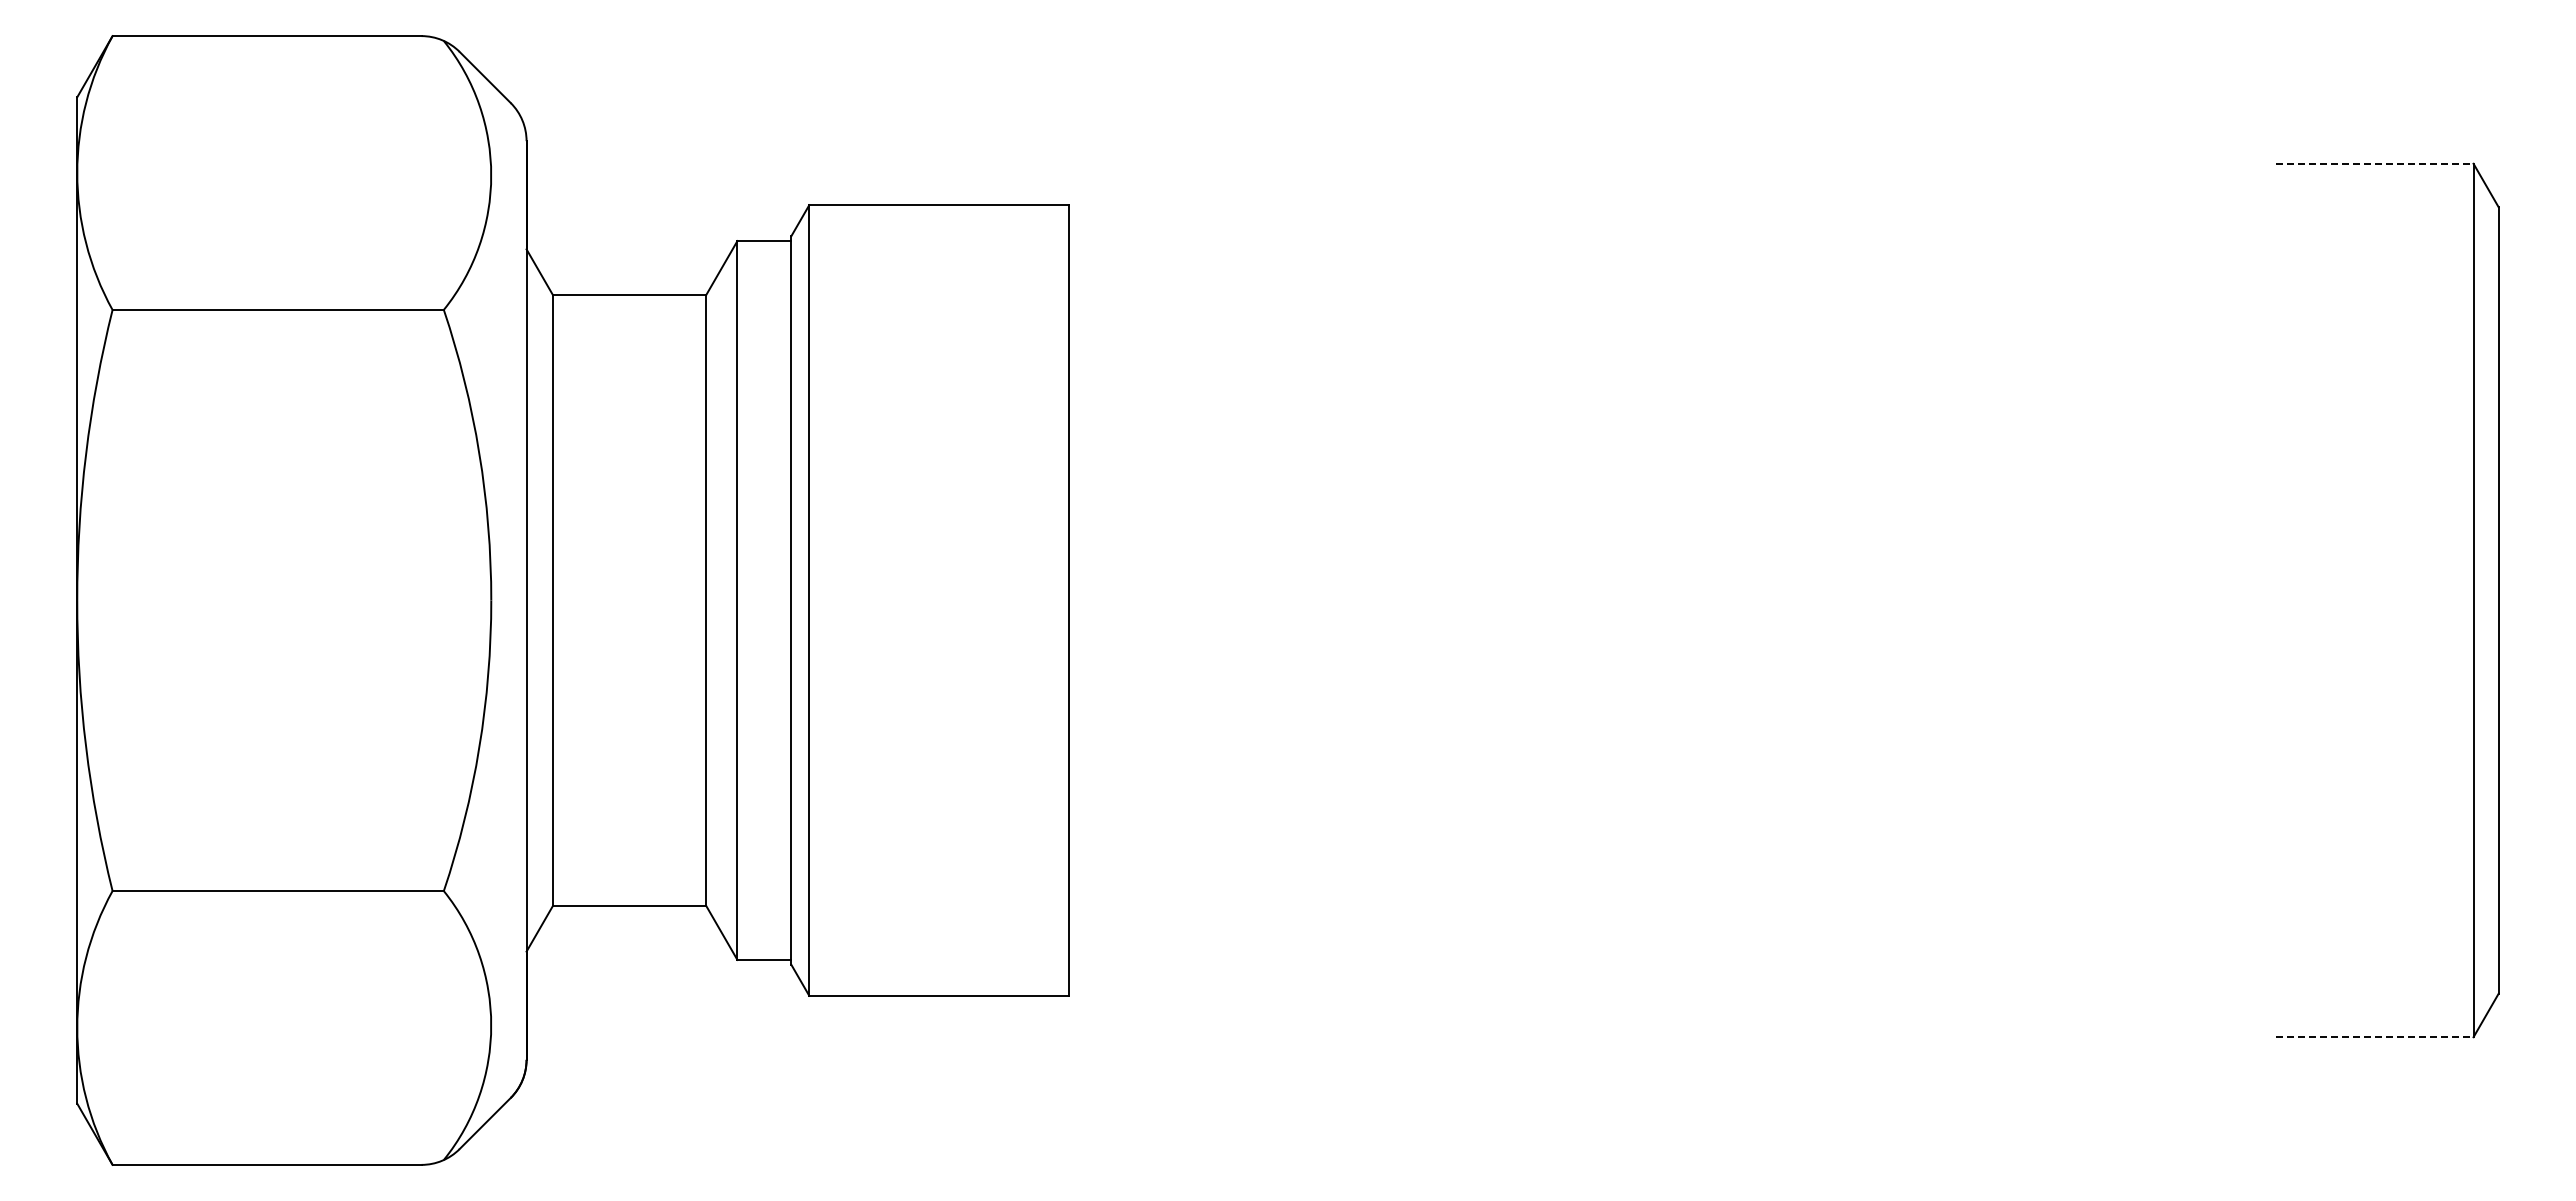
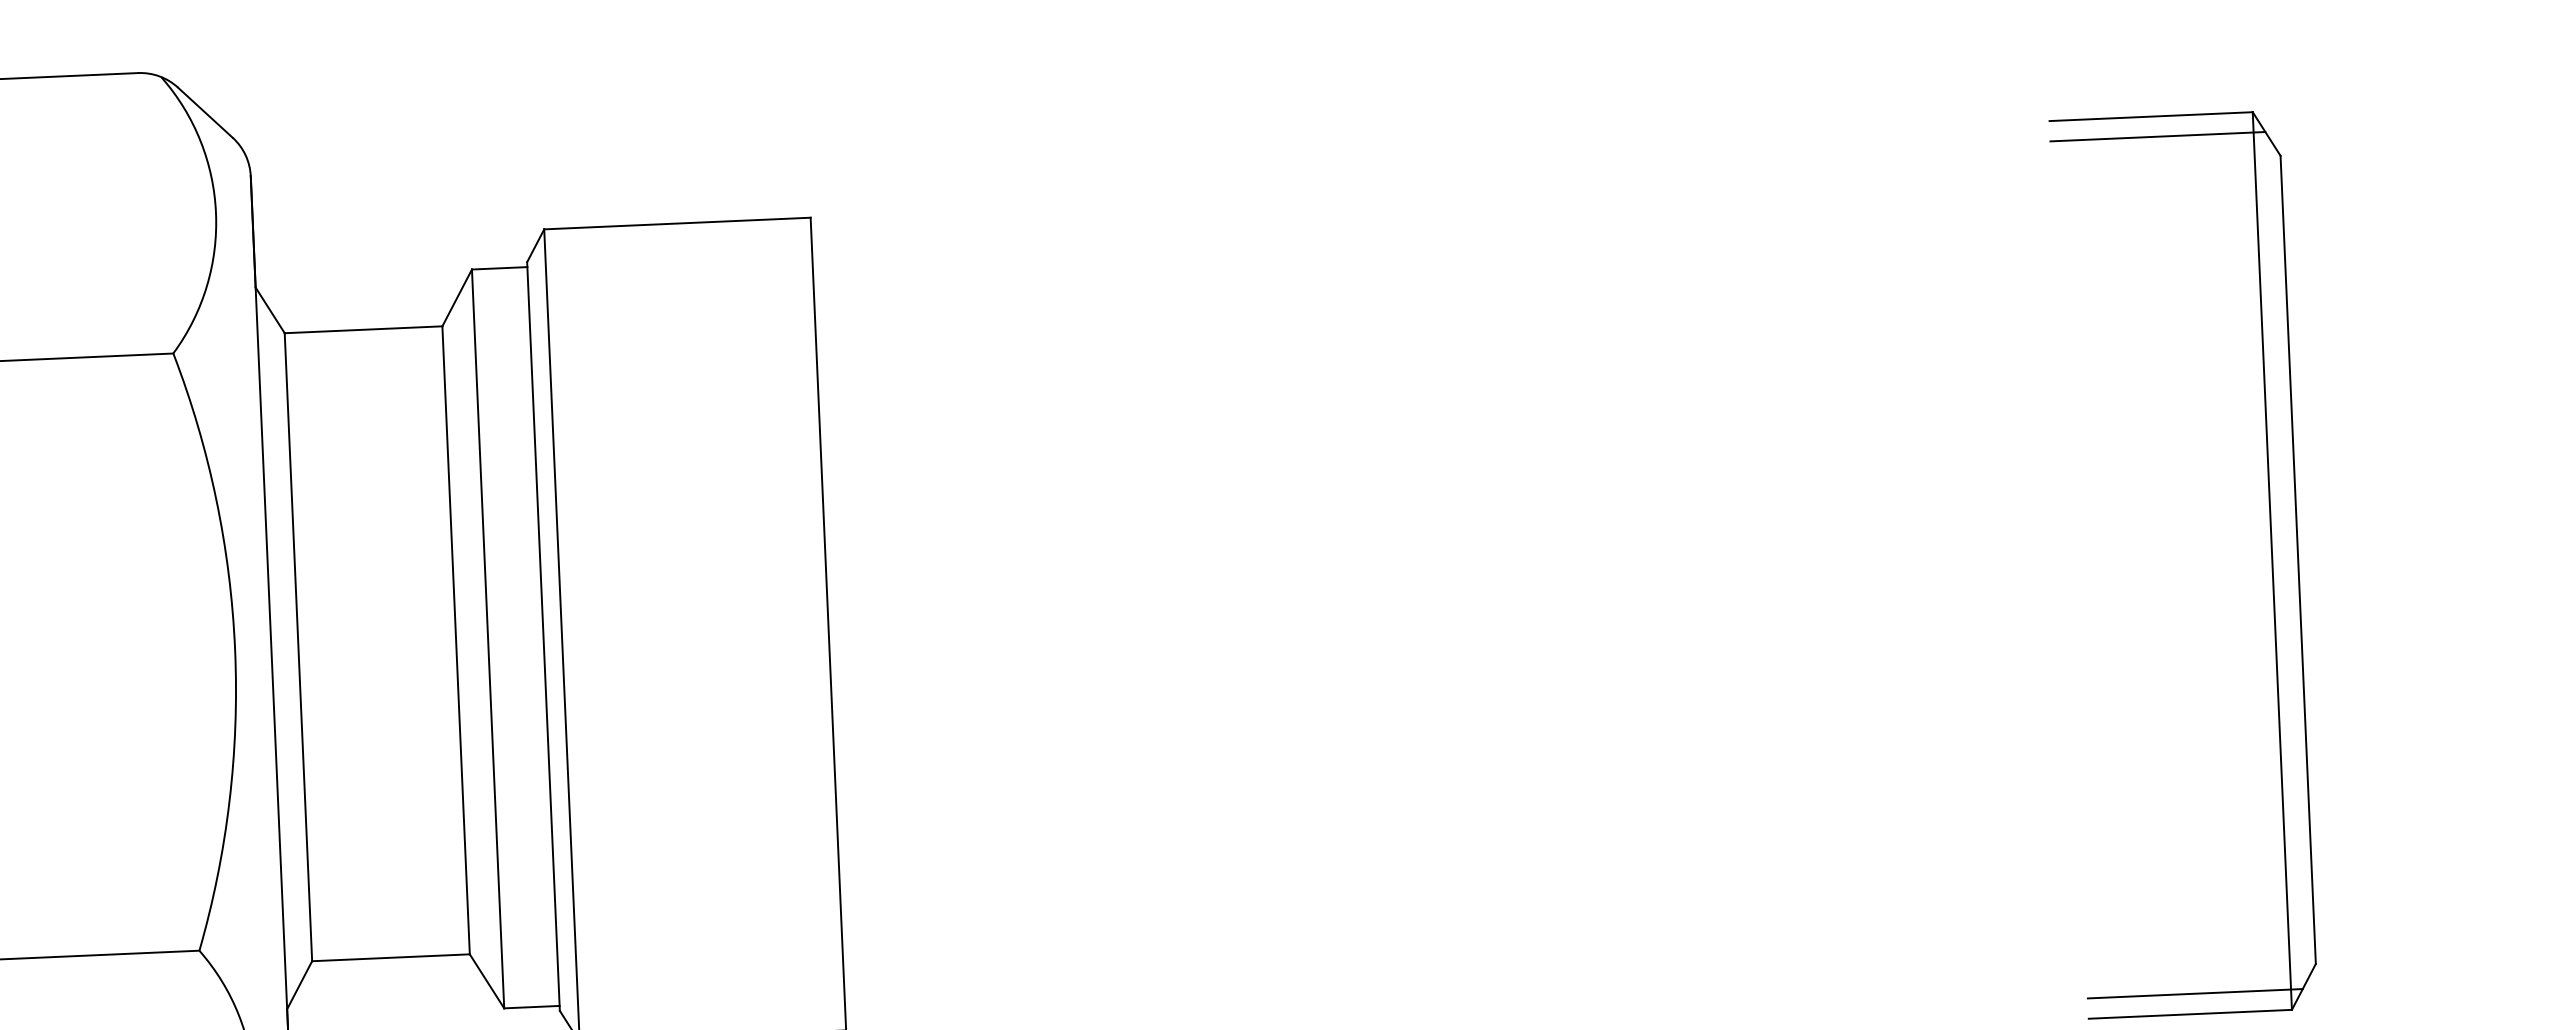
line: (2374, 163) -> (2150, 116), dashed -> solid
line: (2379, 183) -> (2156, 136), added
line: (2379, 1017) -> (2194, 993), added
line: (2374, 1037) -> (2190, 1014), dashed -> solid

